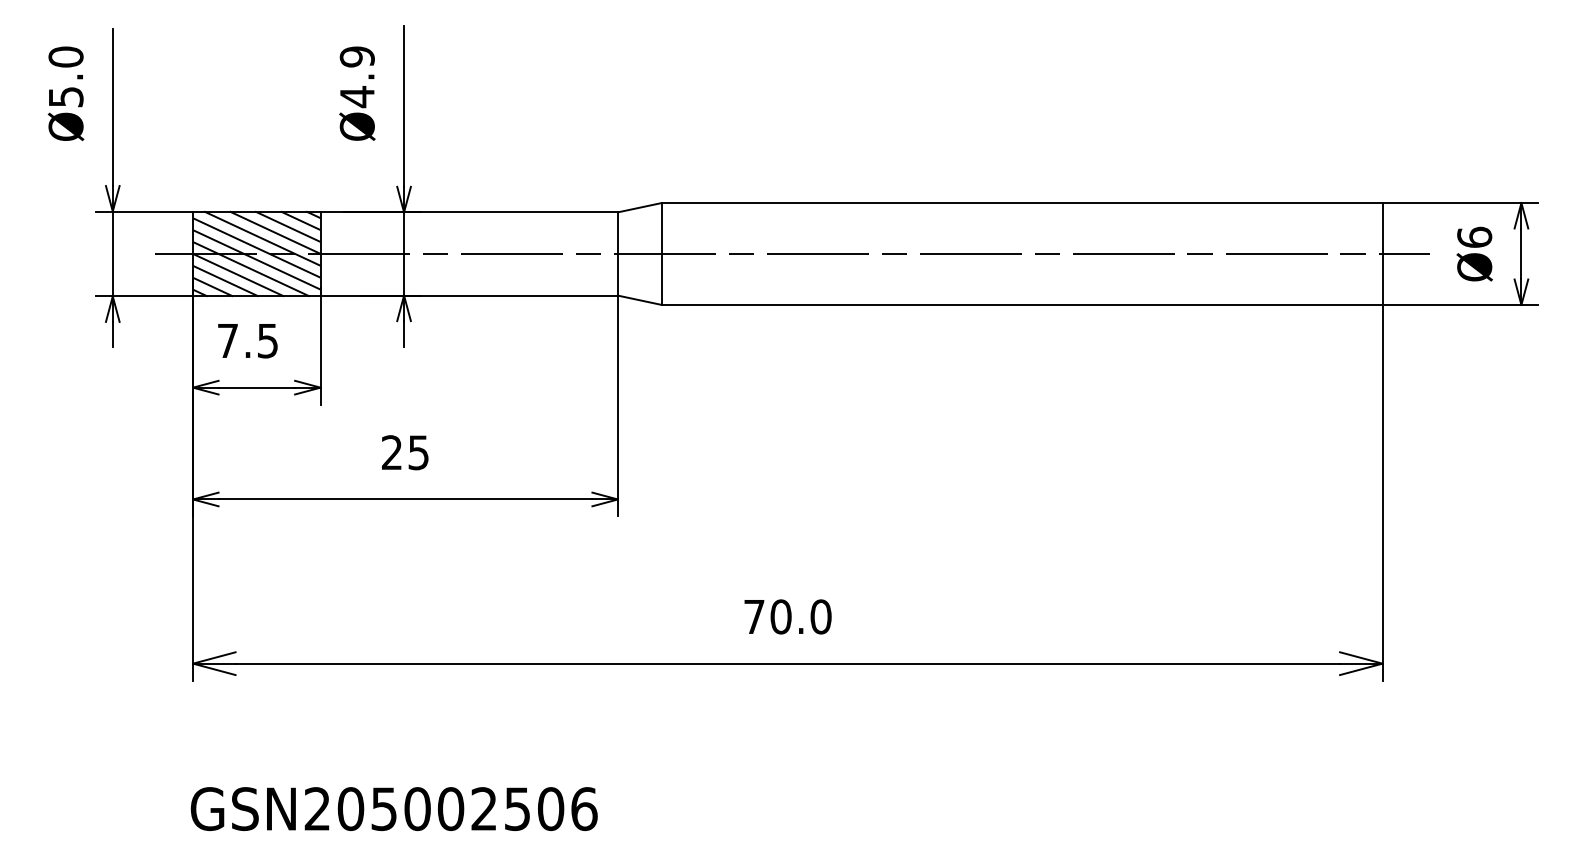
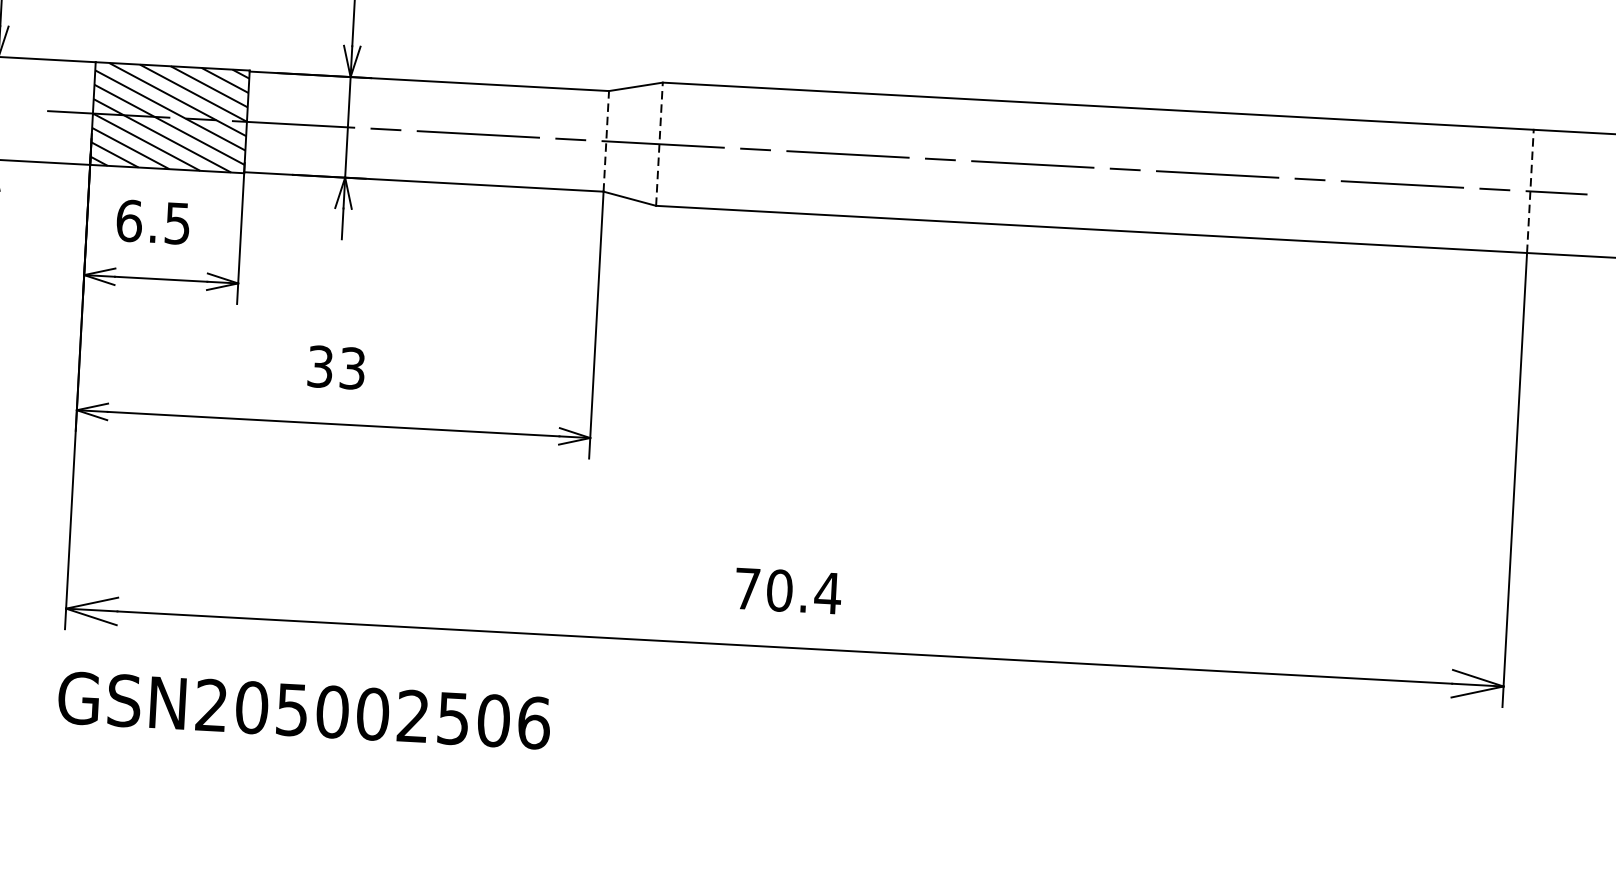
line: (617, 253) -> (605, 140), solid -> dashed
line: (661, 253) -> (659, 143), solid -> dashed
line: (1382, 253) -> (1530, 190), solid -> dashed
text: (227, 340) -> (128, 220), 7.5 -> 6.5
text: (405, 452) -> (336, 367), 25 -> 33
text: (820, 616) -> (827, 592), 70.0 -> 70.4
text: (393, 808) -> (303, 709), moved

